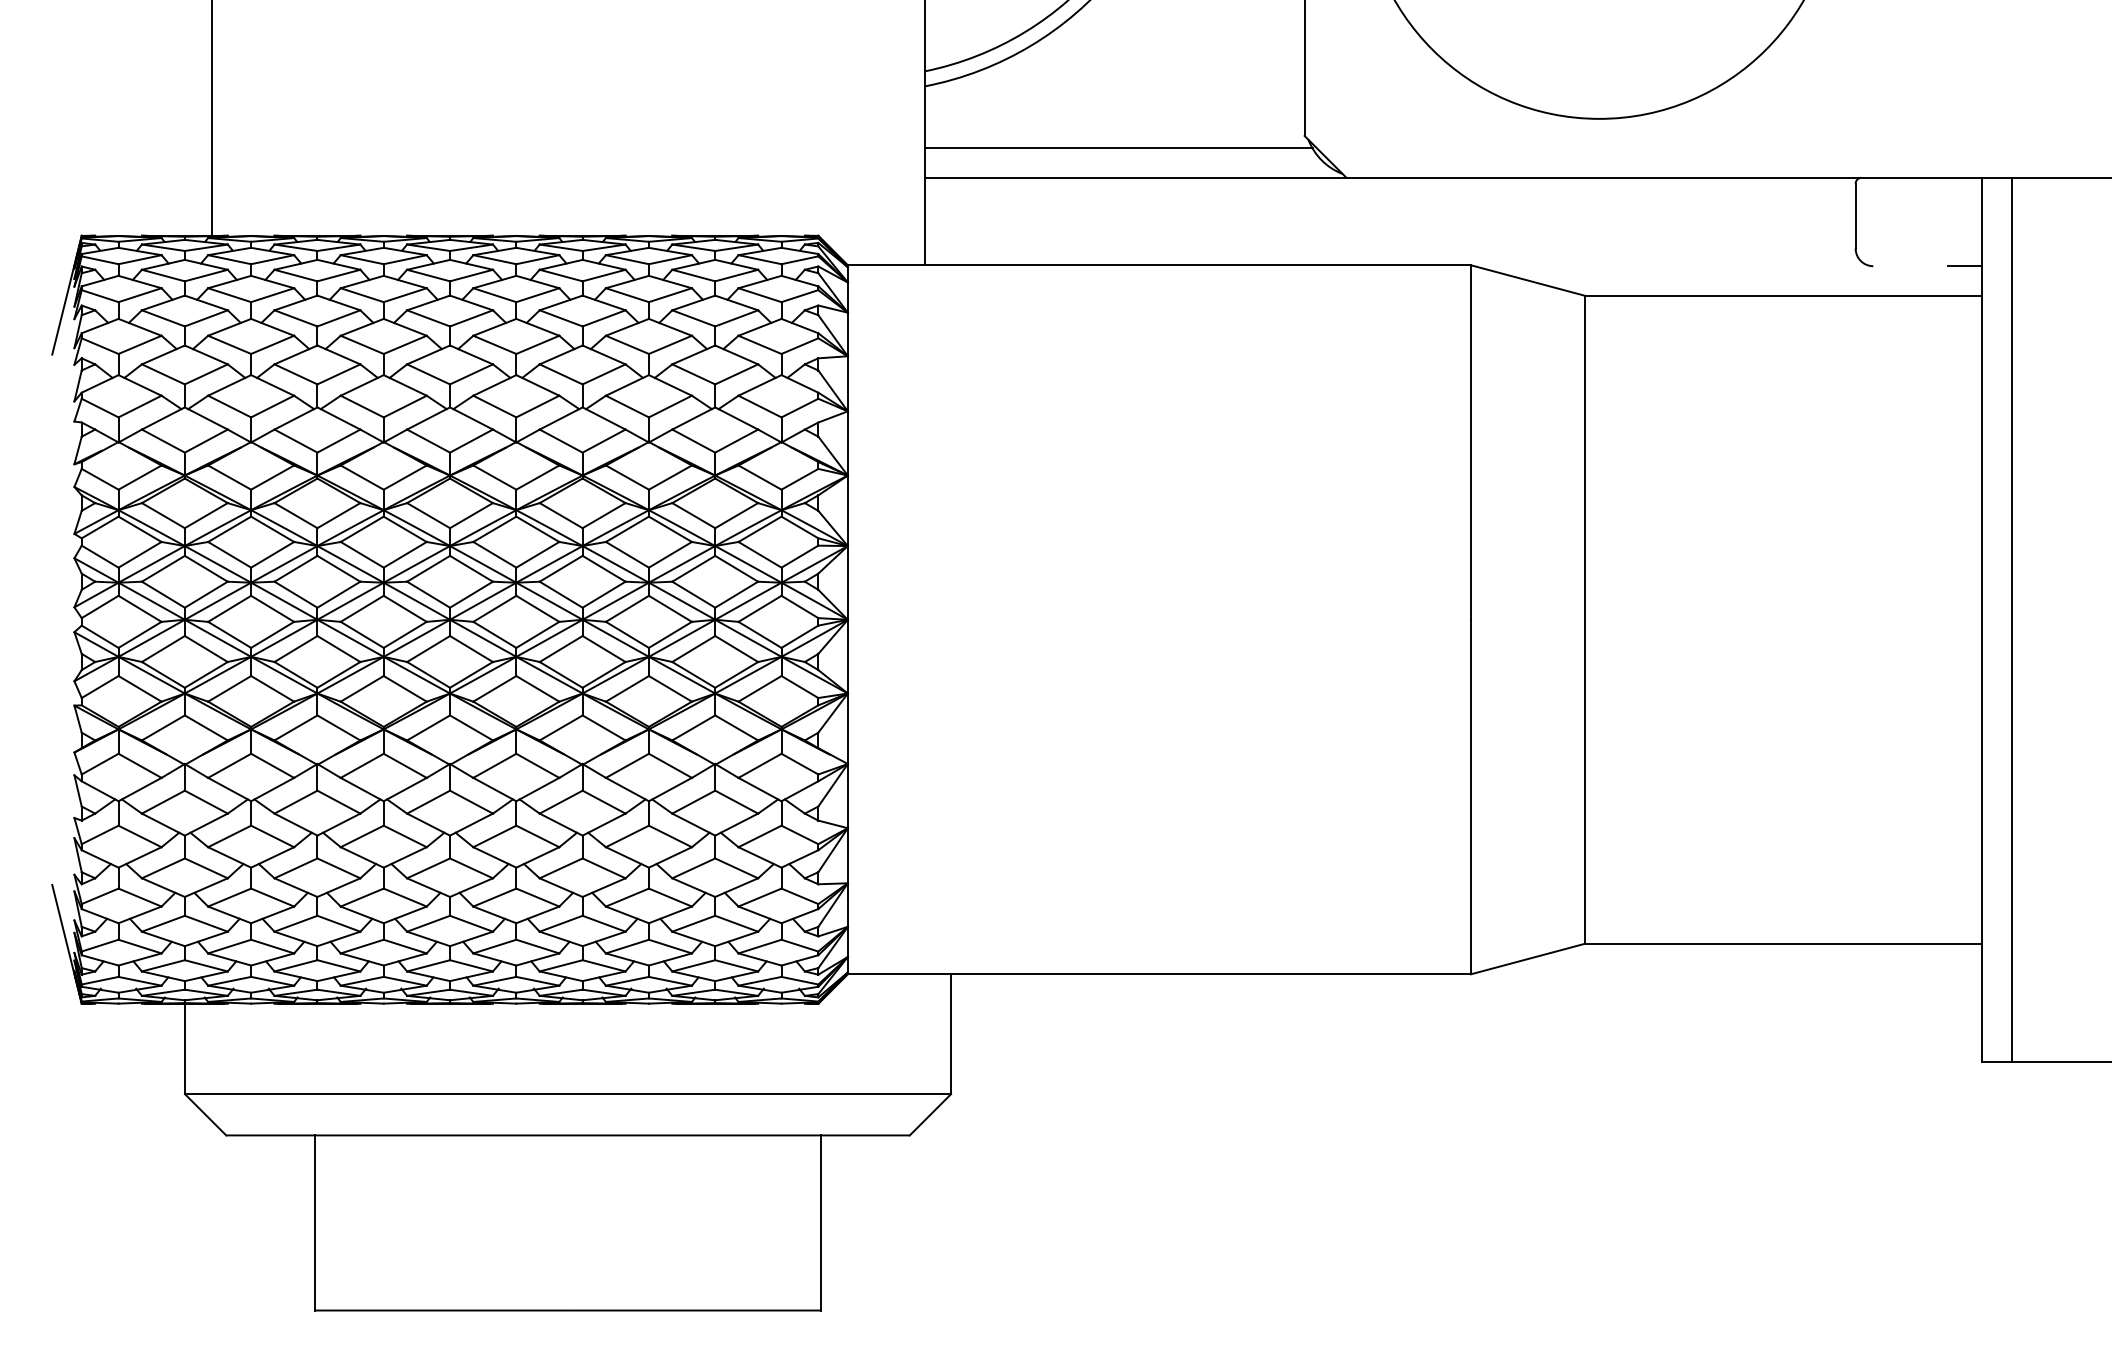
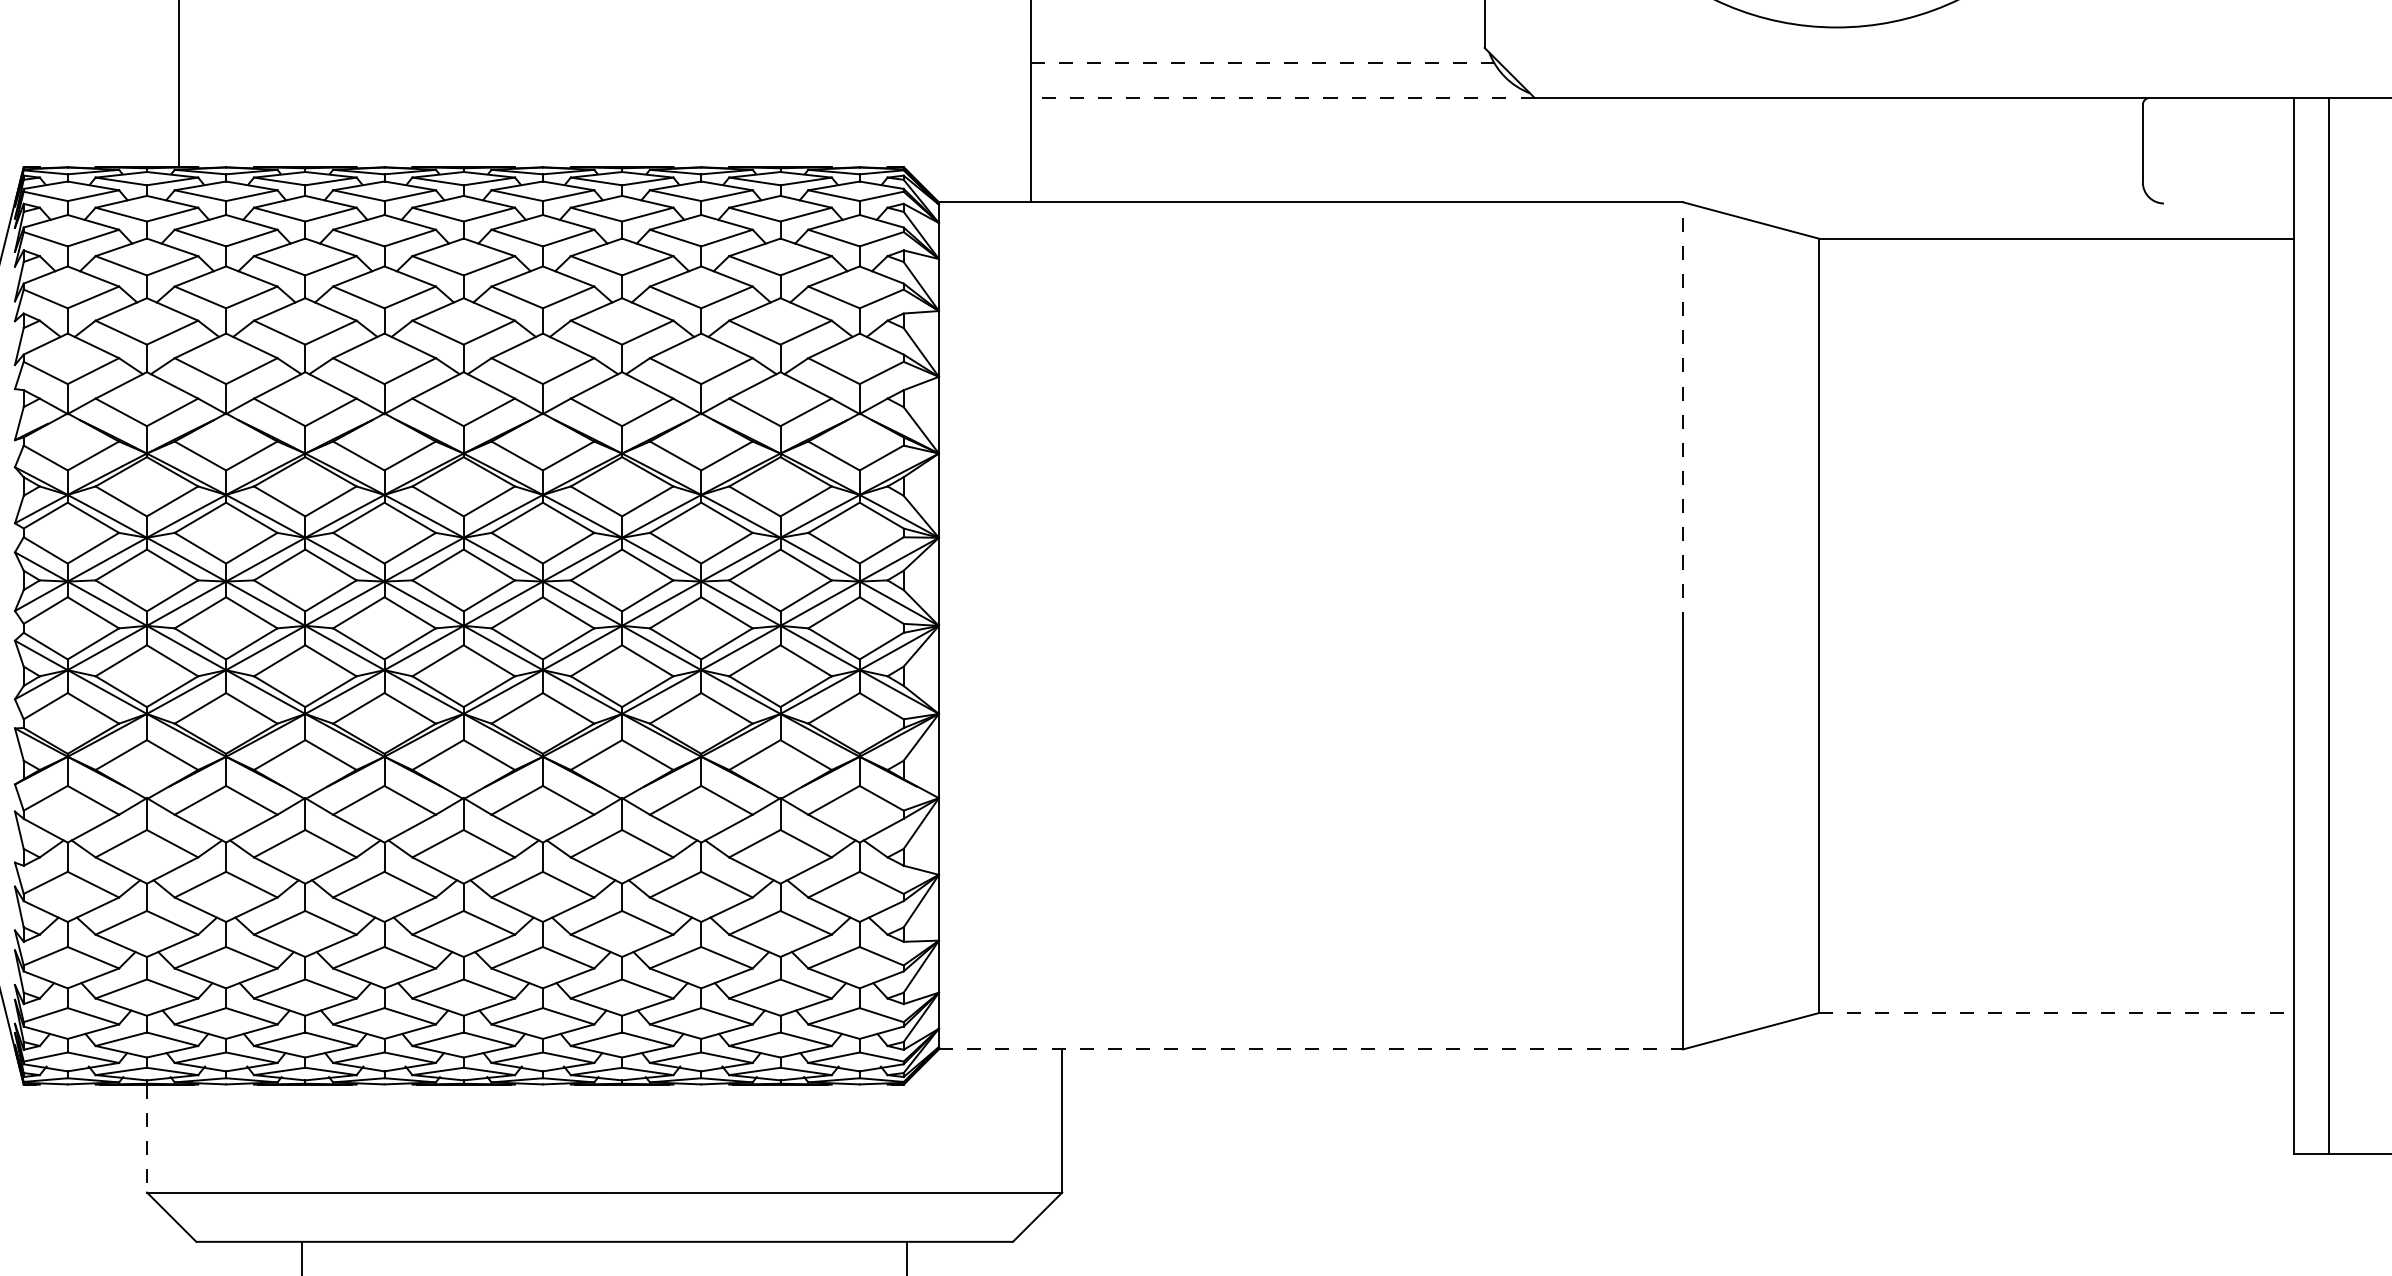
line: (1118, 148) -> (1262, 62), solid -> dashed
line: (1135, 177) -> (1282, 97), solid -> dashed
line: (1965, 266) -> (2274, 203), removed
line: (1470, 442) -> (1682, 414), solid -> dashed
line: (1783, 943) -> (2056, 1012), solid -> dashed
line: (1159, 974) -> (1311, 1049), solid -> dashed
line: (184, 1049) -> (146, 1139), solid -> dashed

